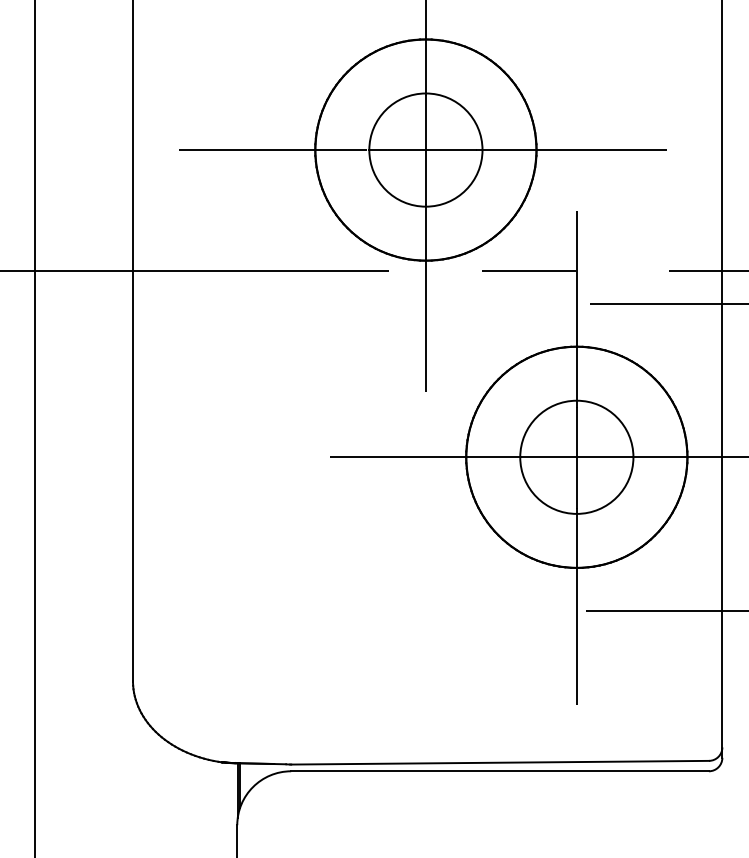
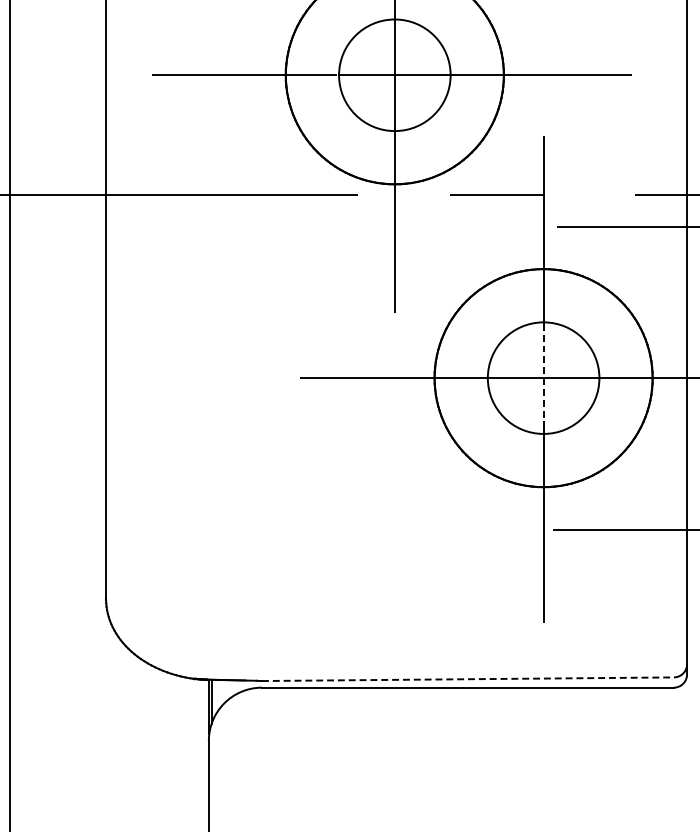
line: (576, 458) -> (543, 379), solid -> dashed
line: (500, 762) -> (468, 679), solid -> dashed

